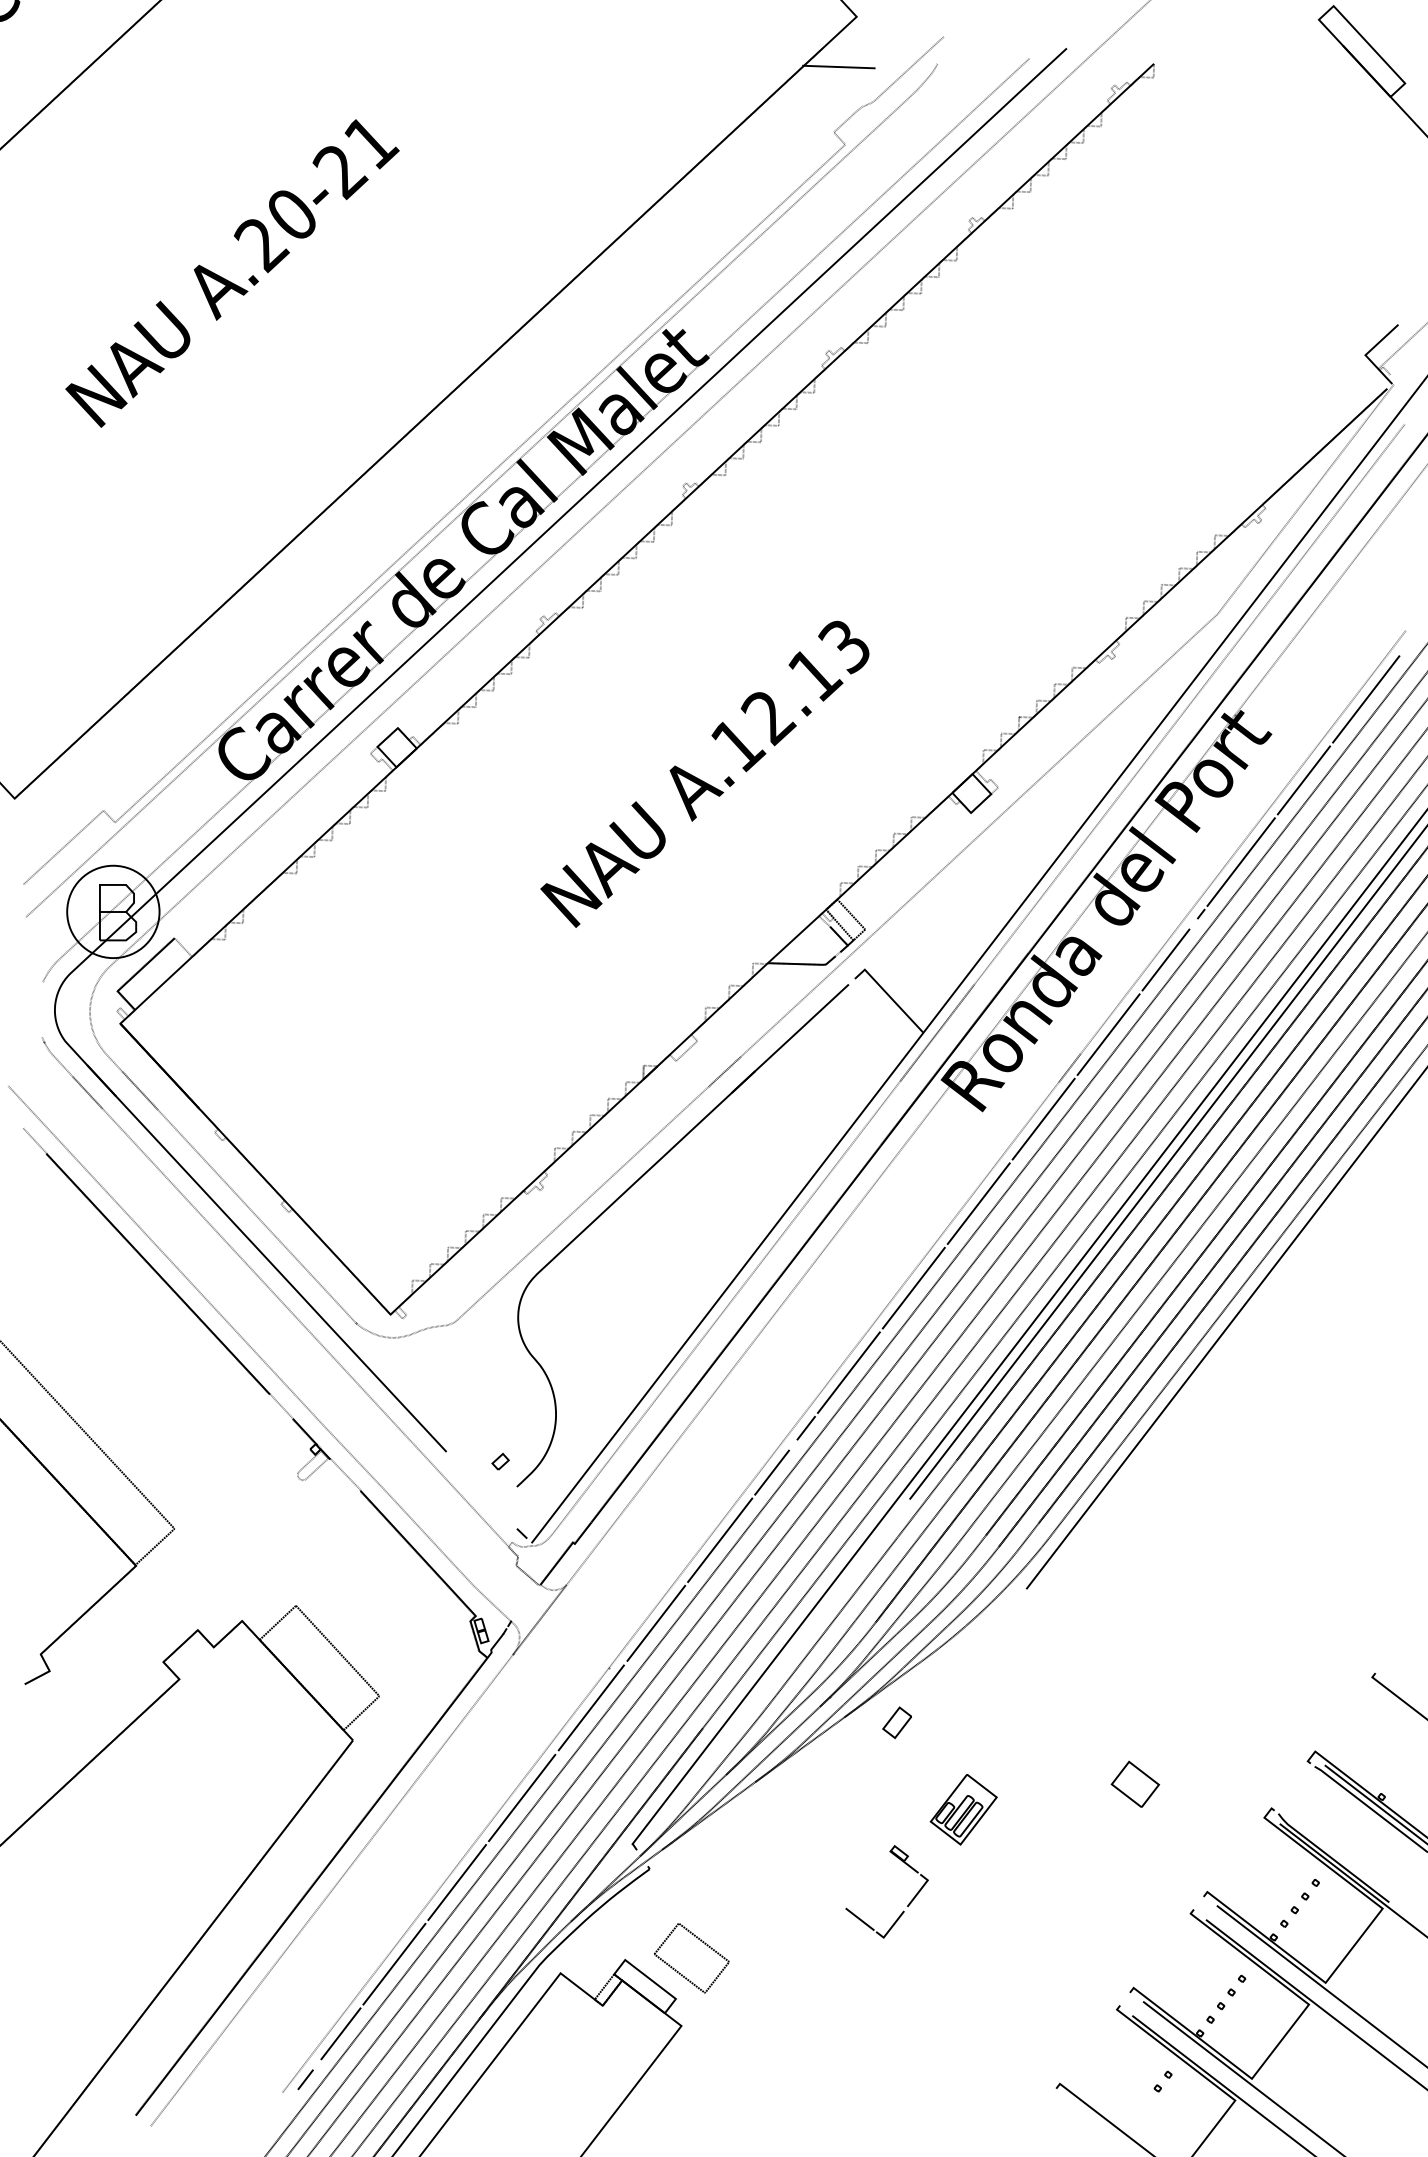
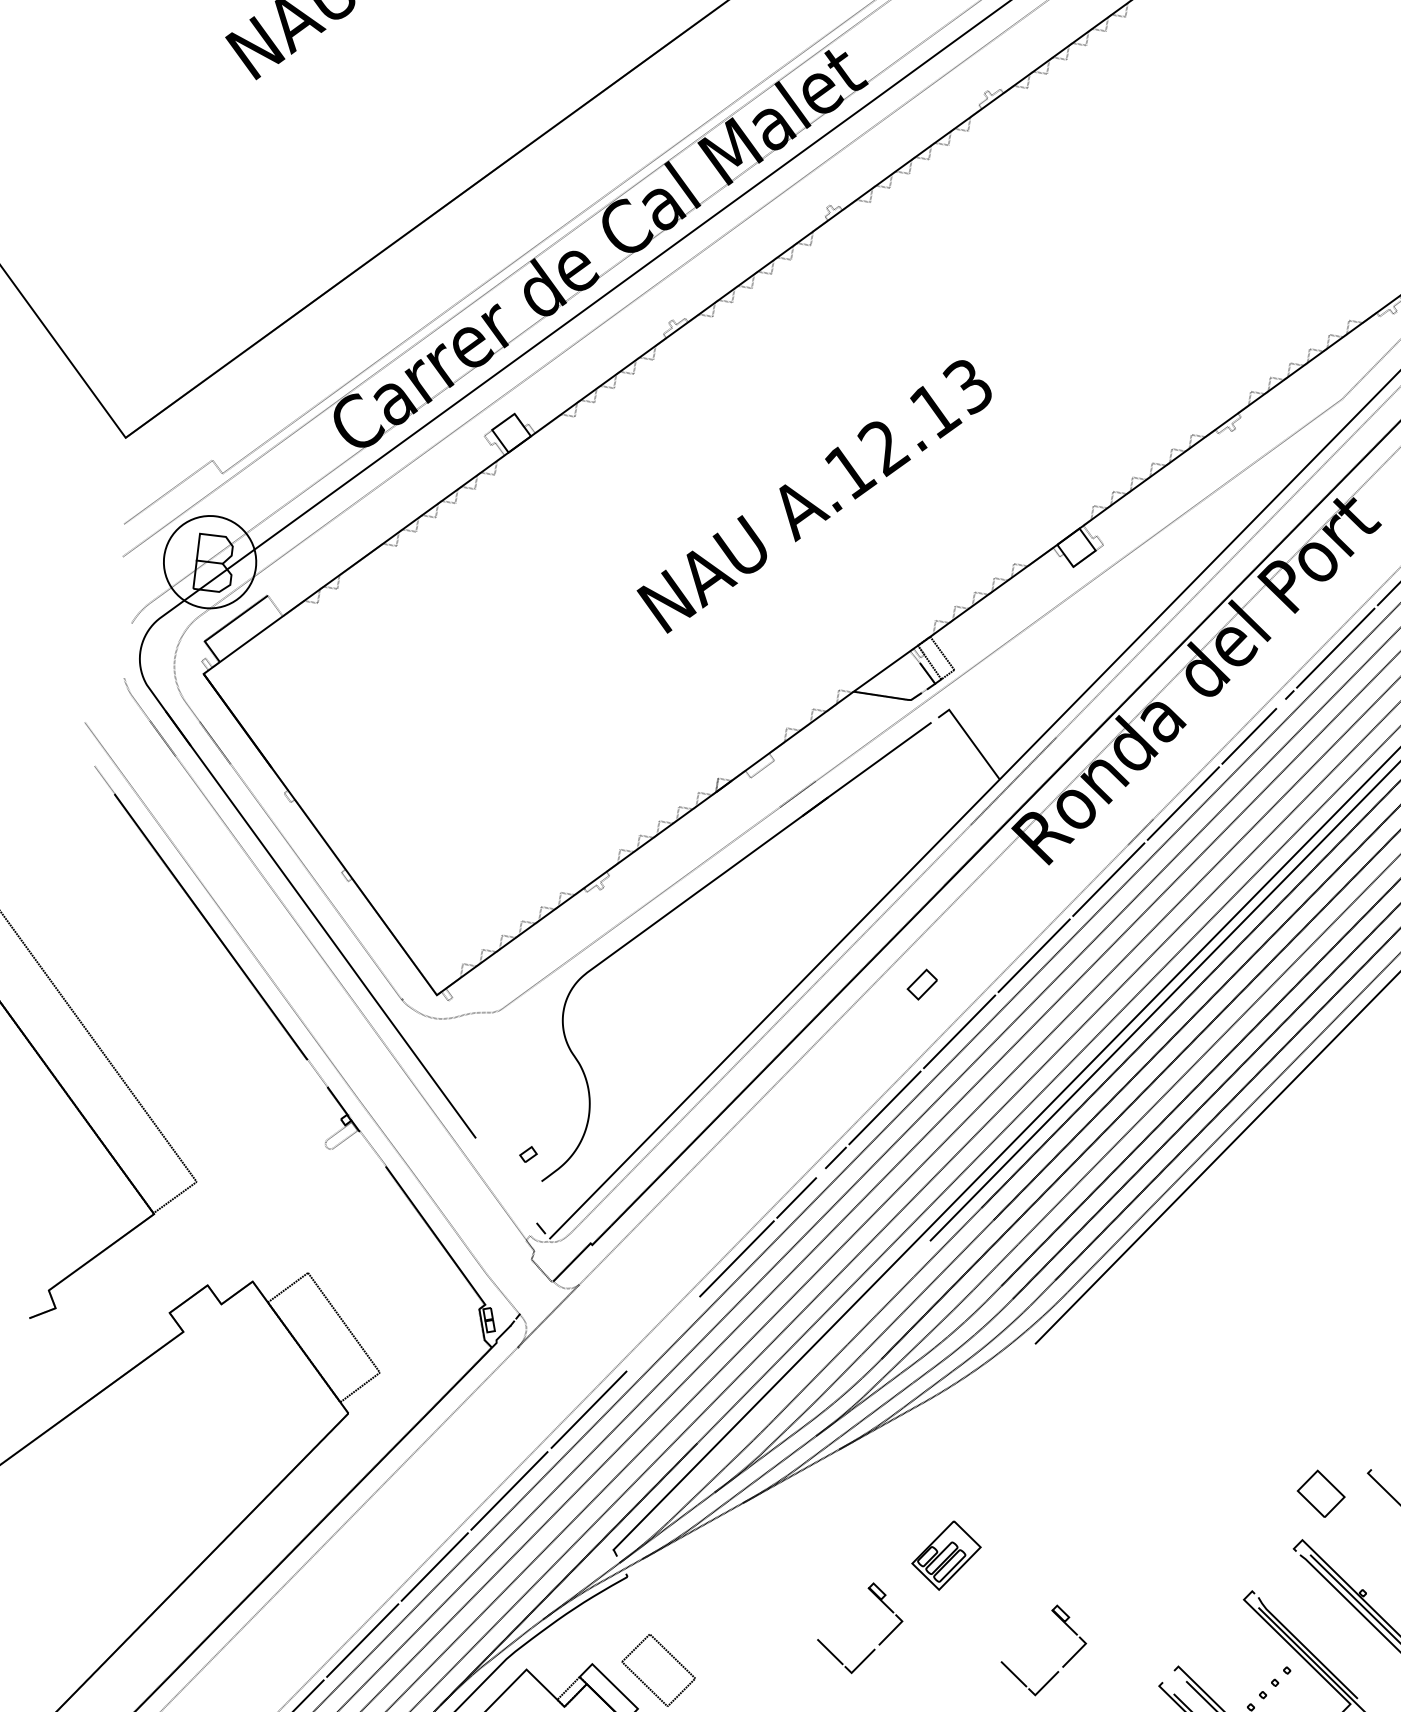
line: (656, 1622) -> (663, 1332), removed
part: (896, 1722) -> (921, 984), moved
part: (1135, 1783) -> (1321, 1492), moved
part: (1093, 1903) -> (1063, 1664), added

